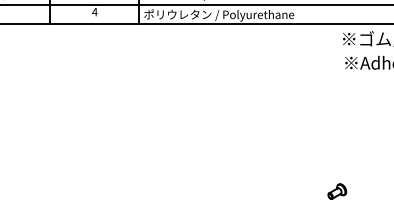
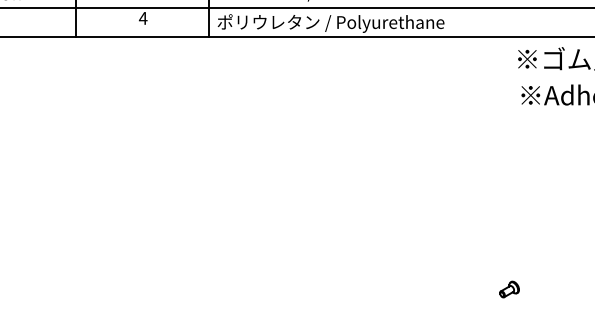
part: (337, 191) -> (509, 289), size x0.7

